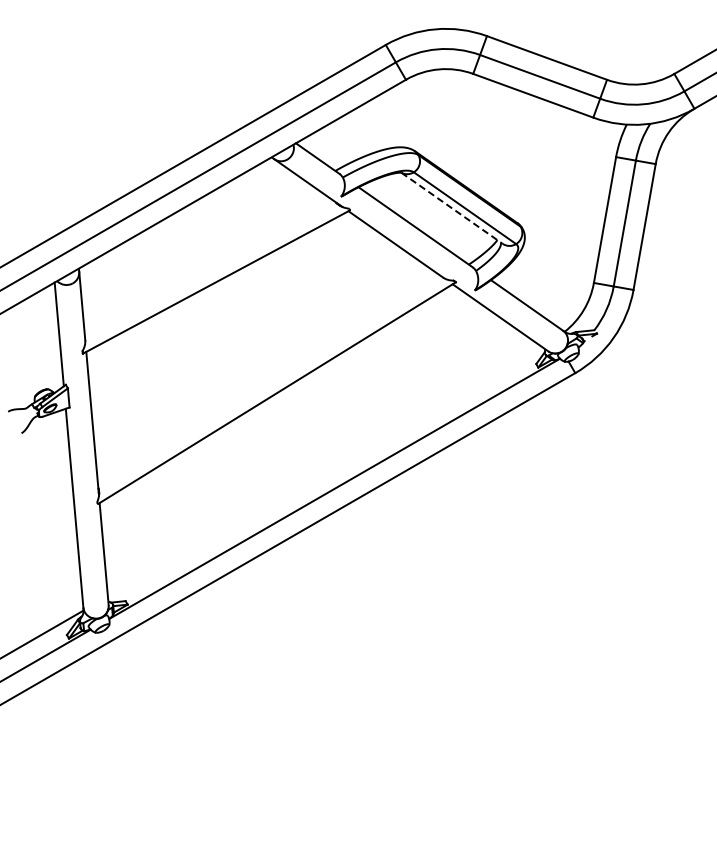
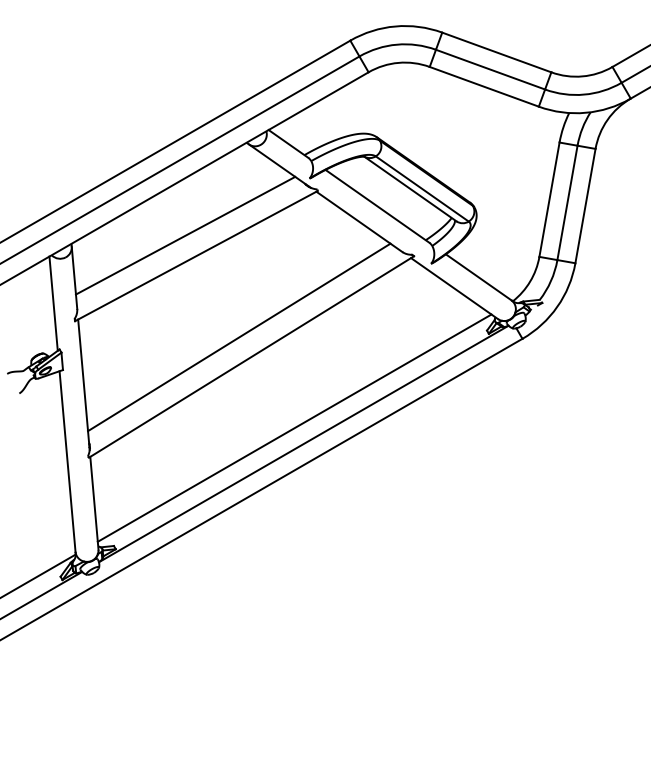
line: (452, 208) -> (410, 189), dashed -> solid
line: (204, 259) -> (185, 235), added
line: (263, 371) -> (239, 337), added
line: (324, 471) -> (294, 428), added

